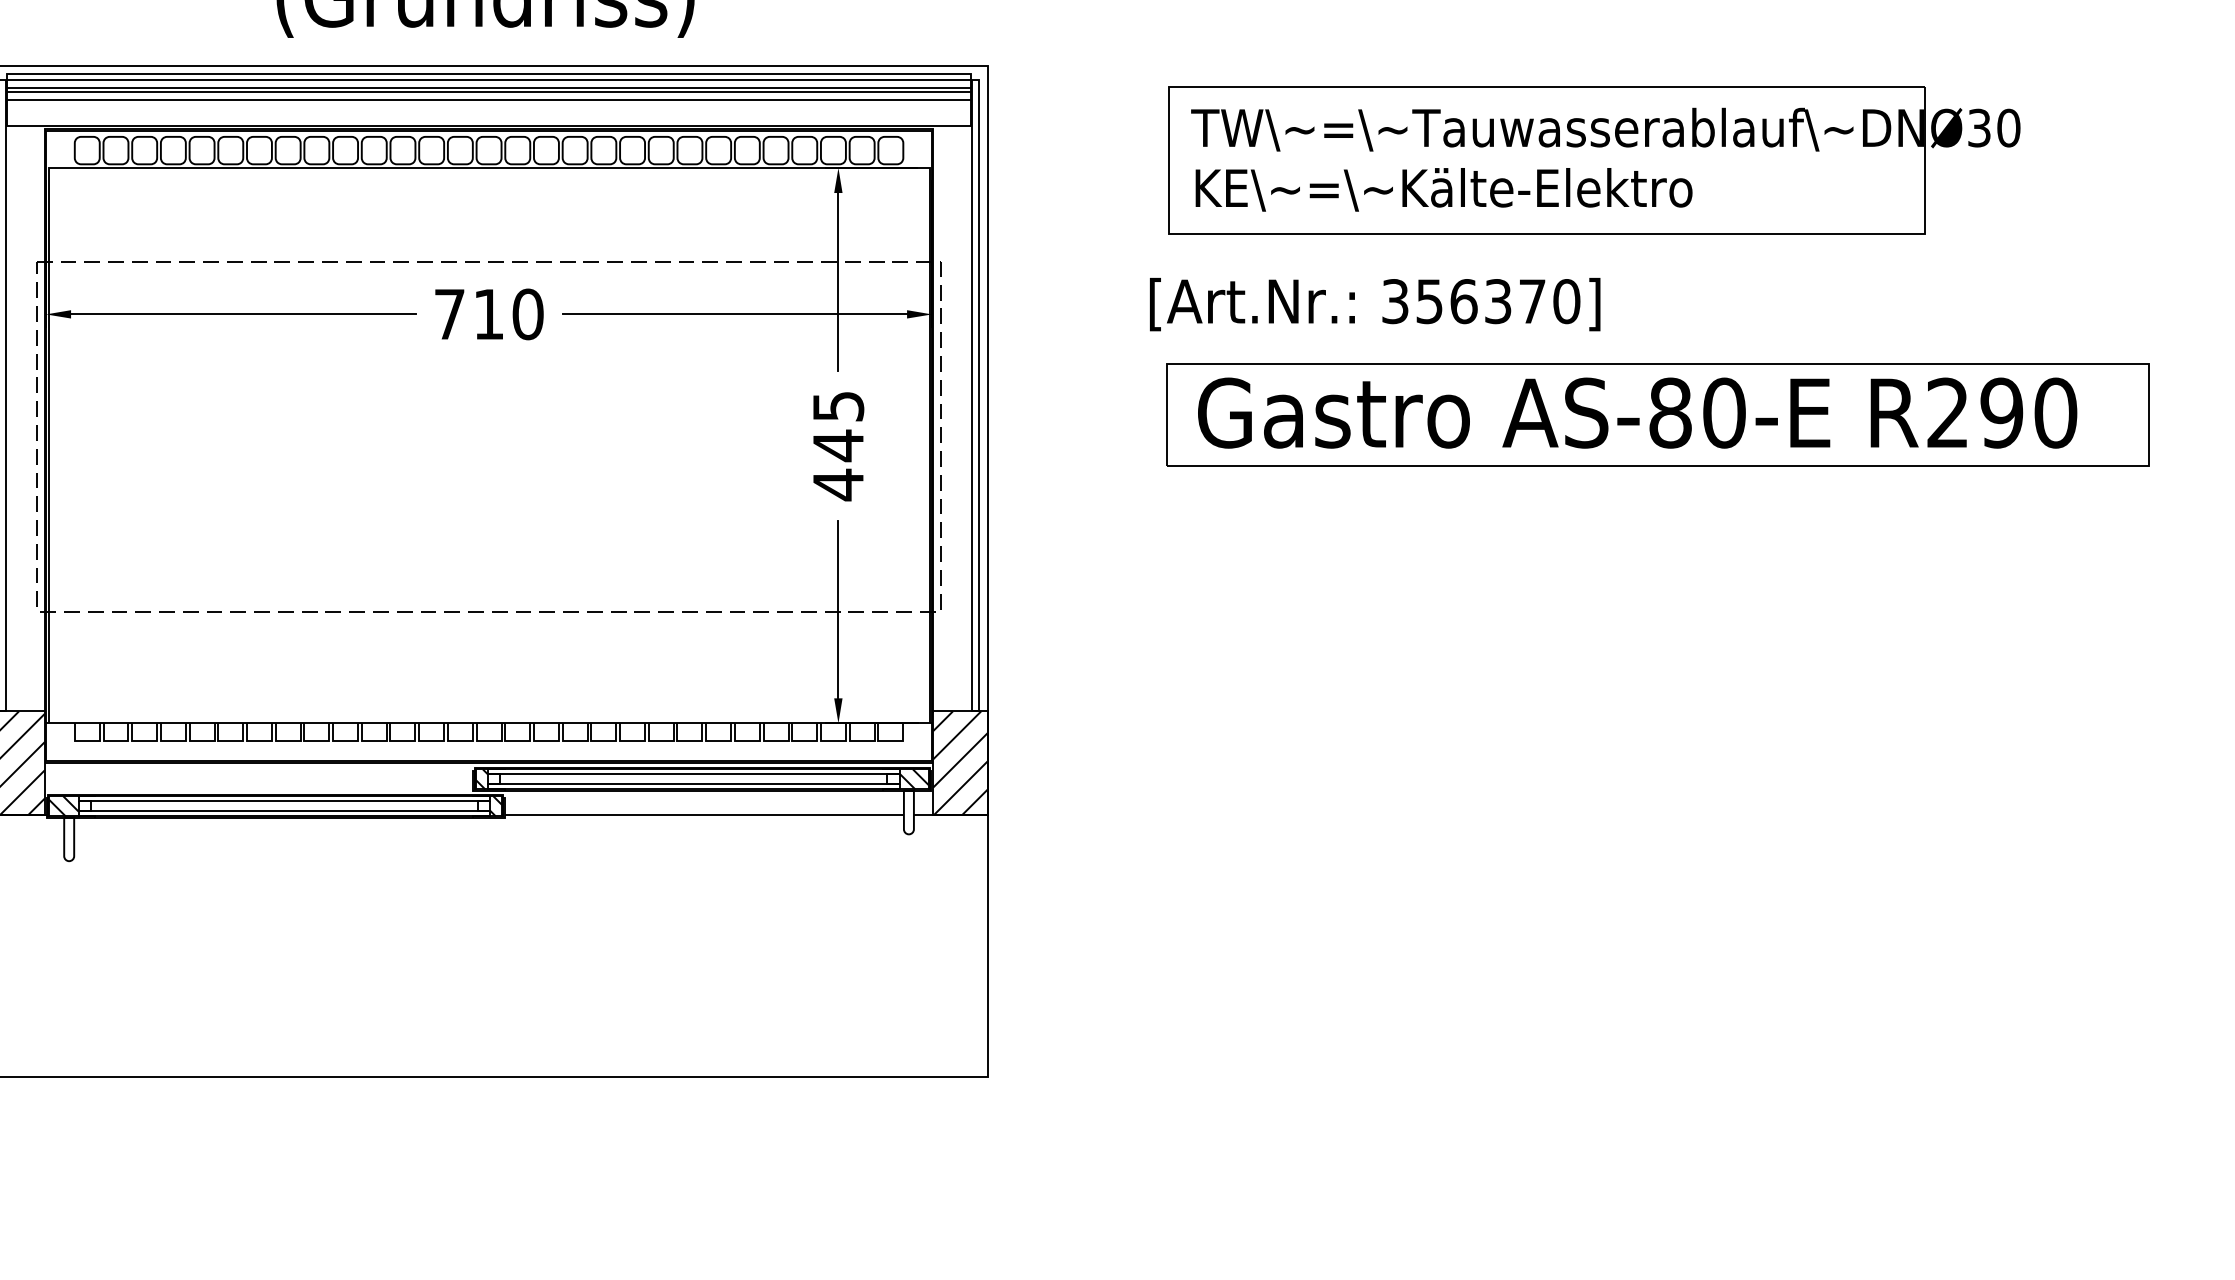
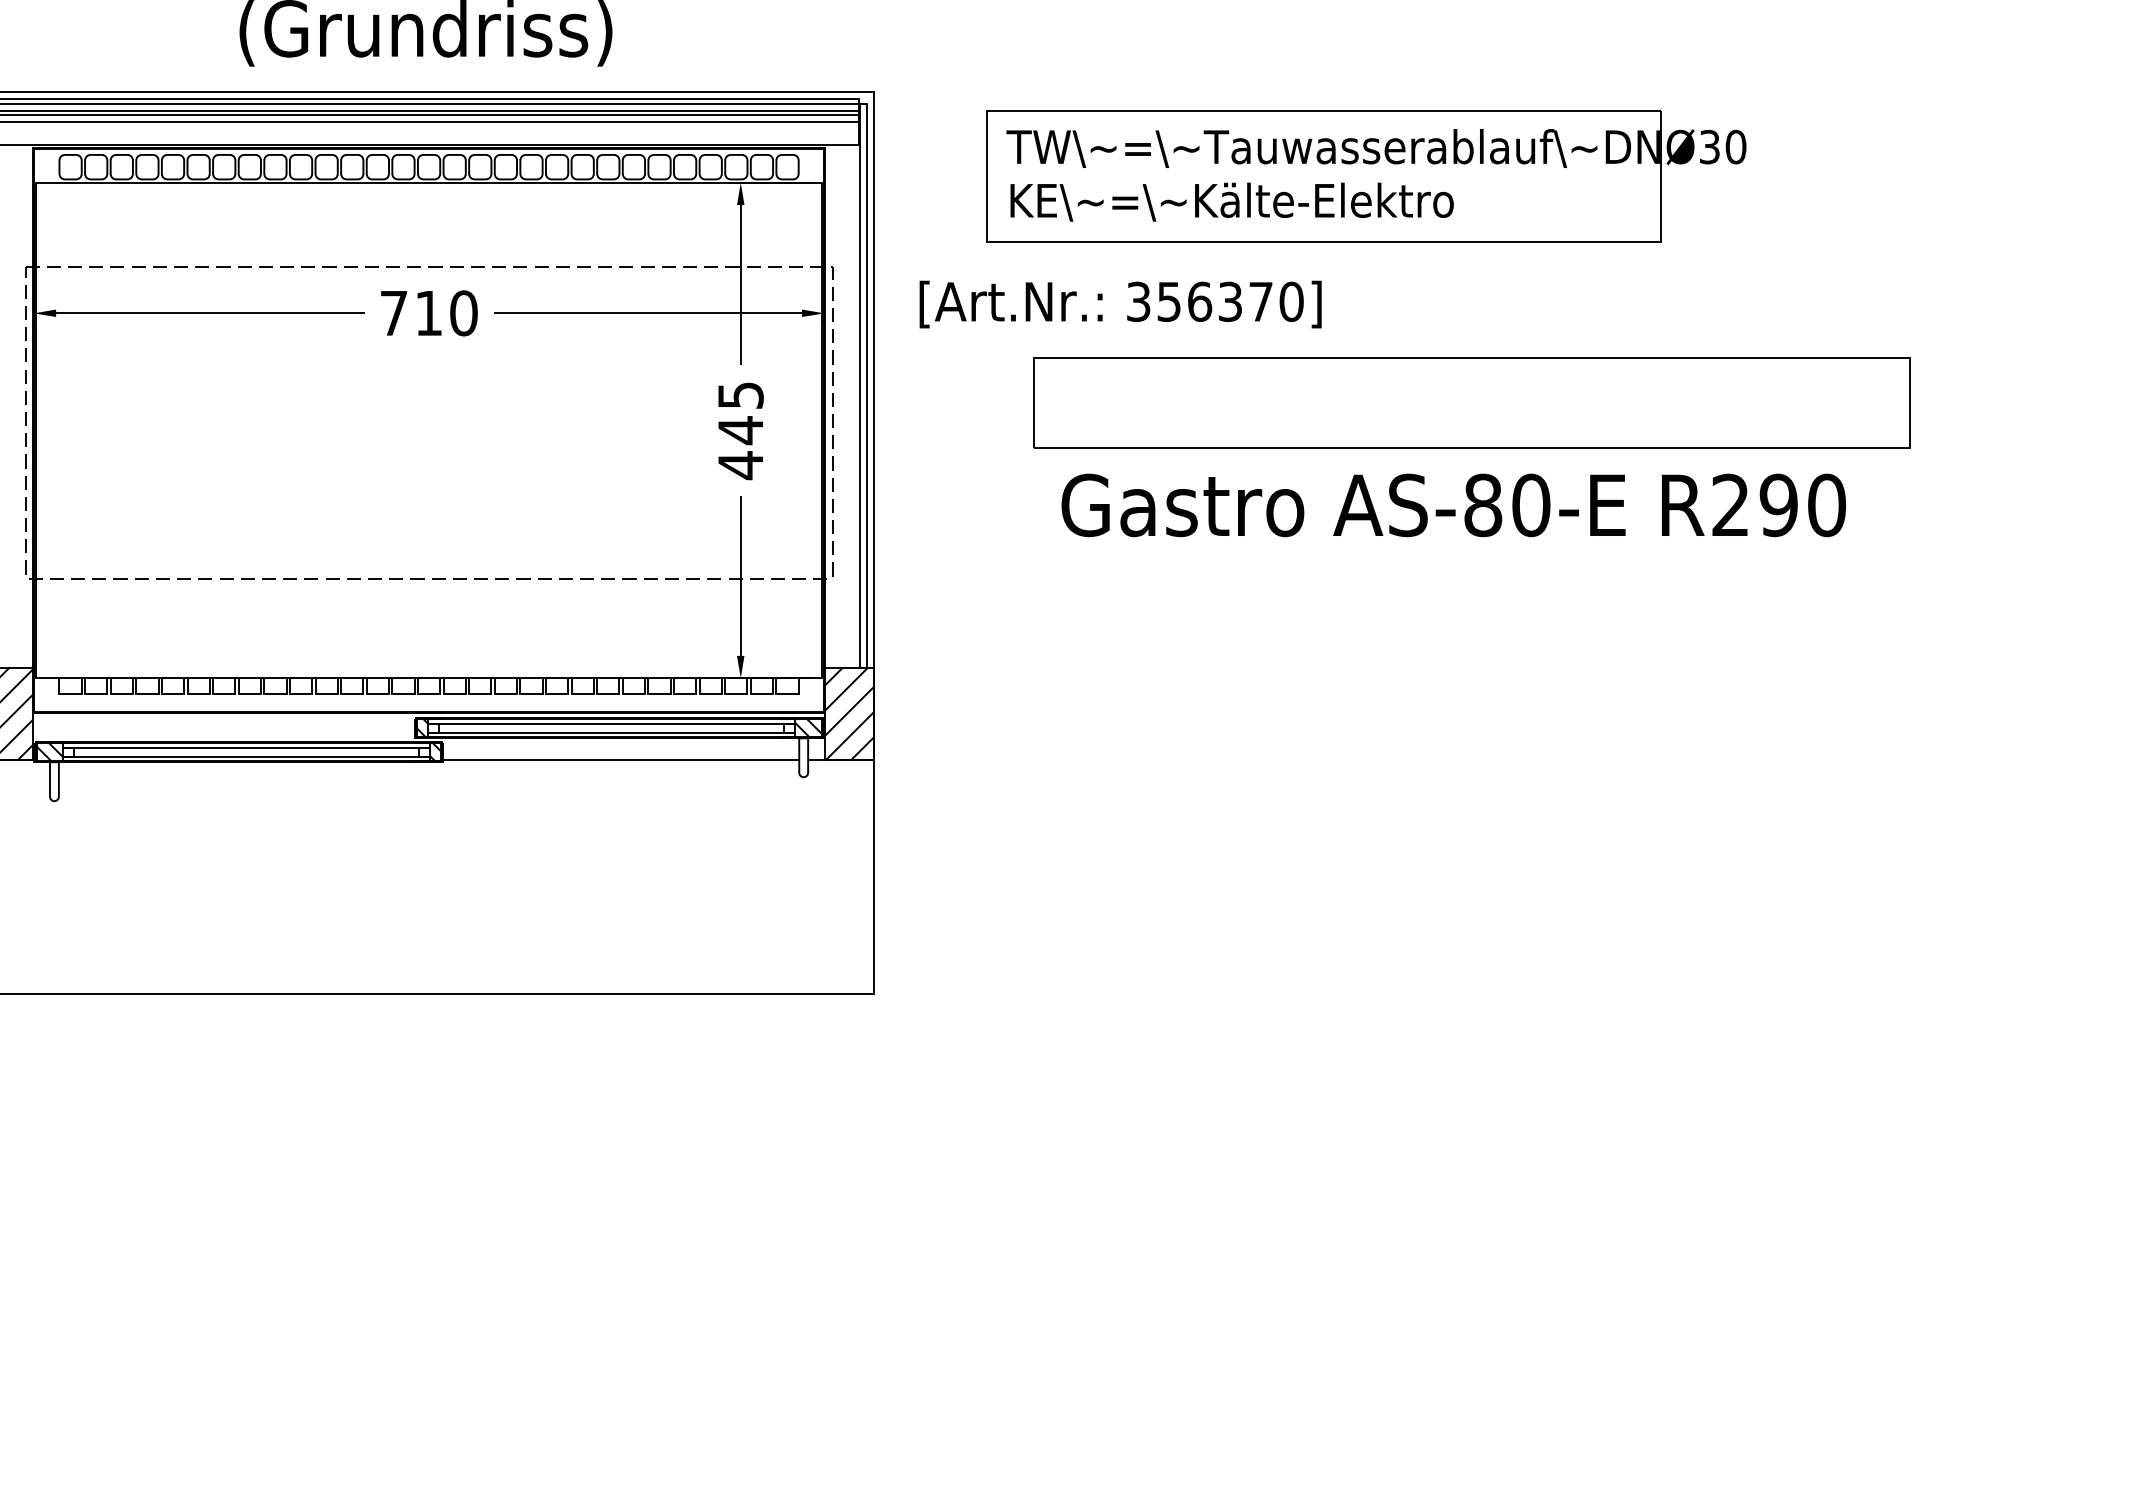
part: (1594, 161) -> (1366, 176), moved
text: (1374, 304) -> (1120, 304), moved
text: (1637, 413) -> (1453, 505), moved

